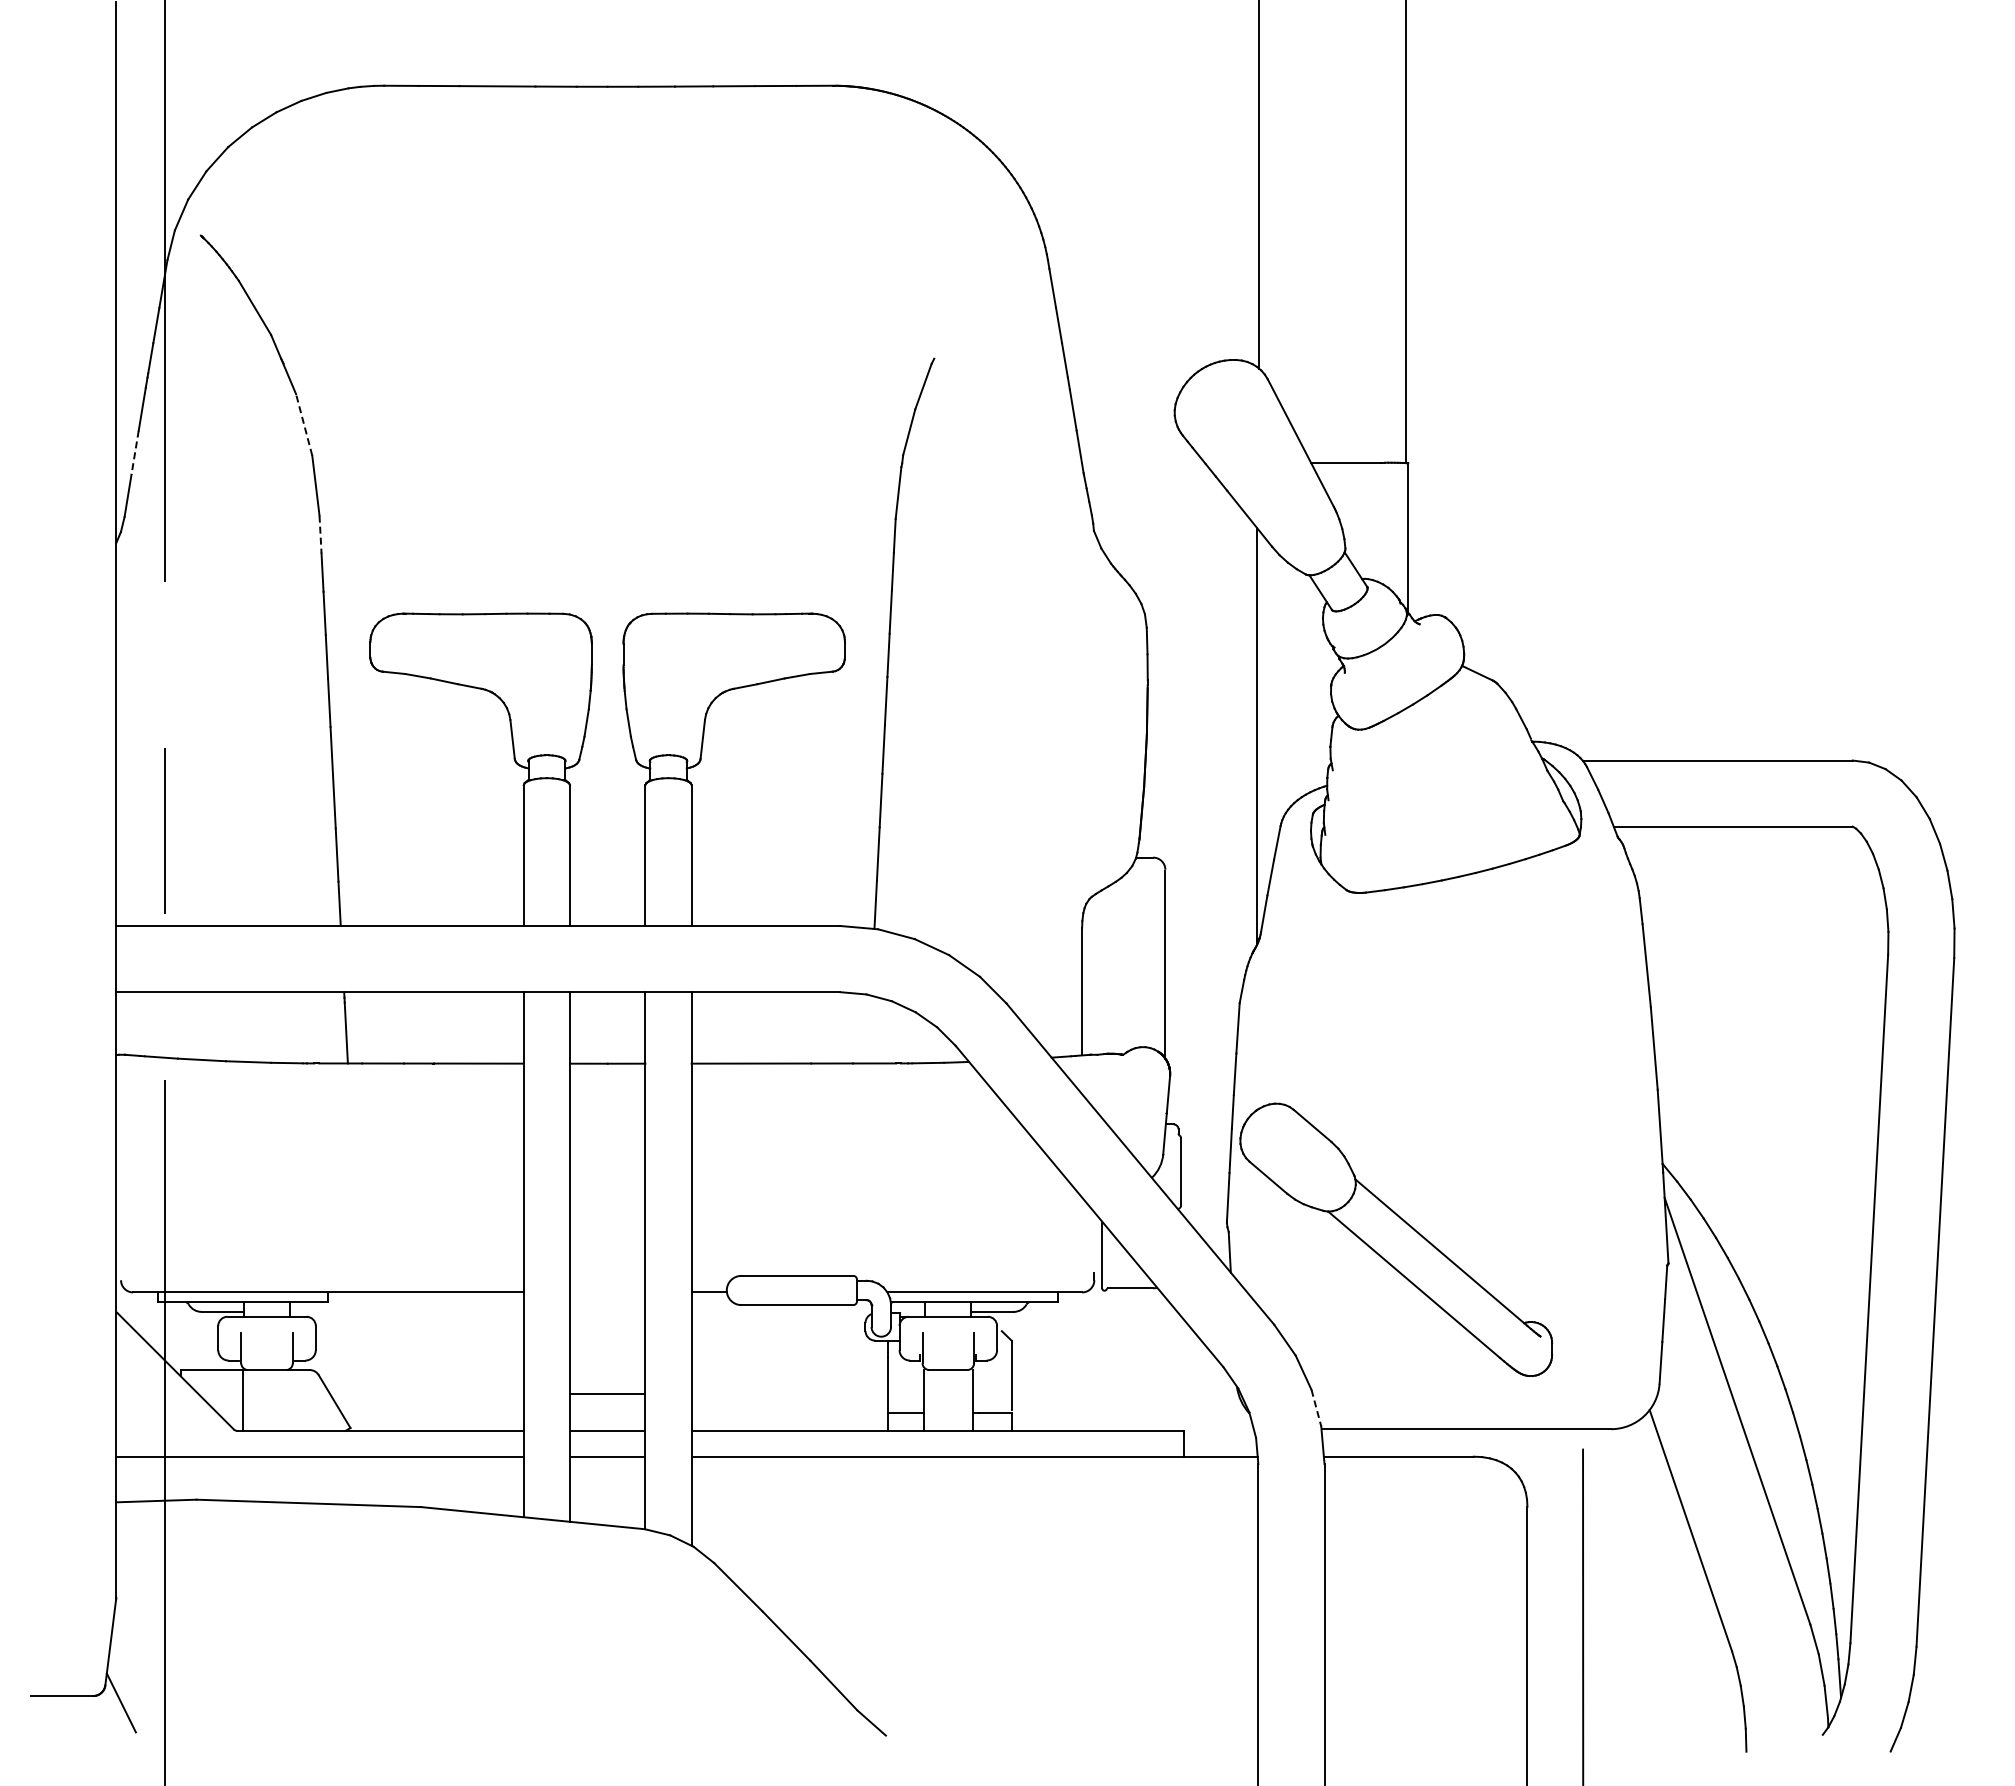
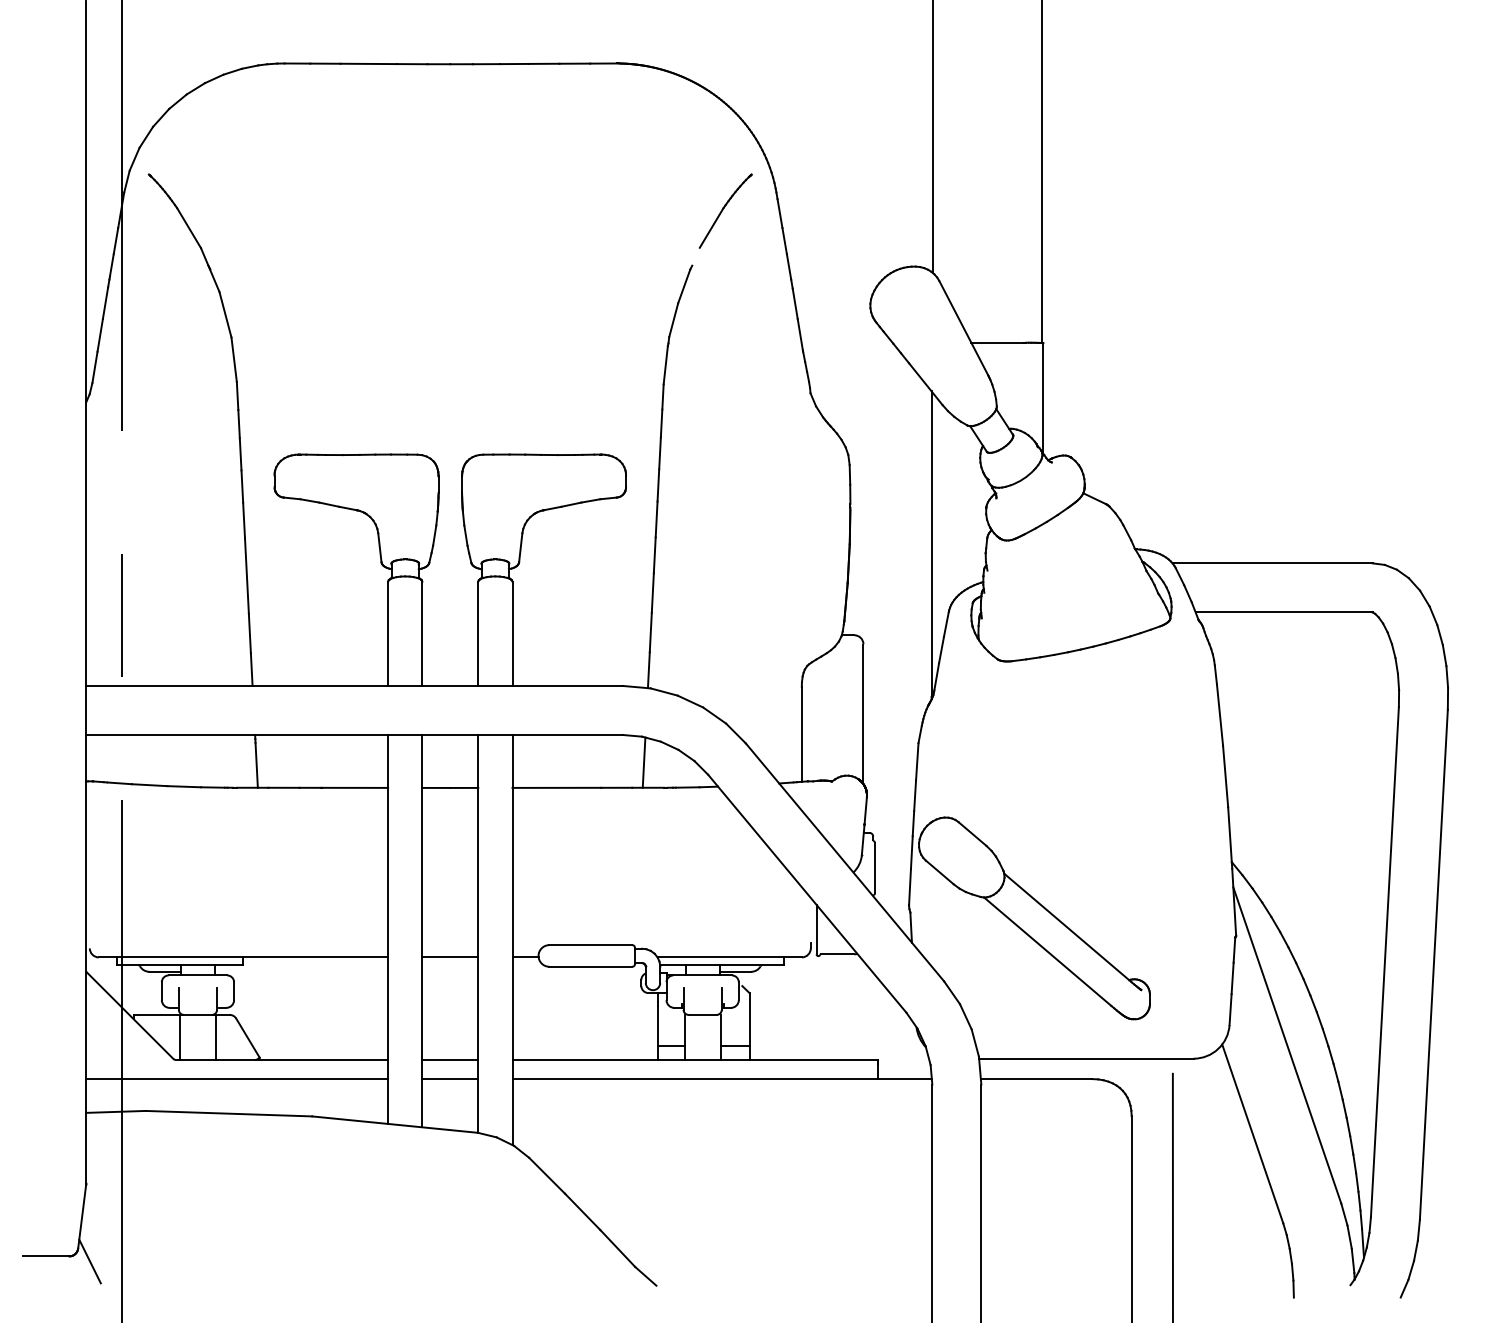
part: (979, 284) -> (725, 210), added
line: (304, 424) -> (225, 314), dashed -> solid
line: (135, 453) -> (100, 335), dashed -> solid
line: (320, 534) -> (237, 395), dashed -> solid
line: (869, 1029) -> (644, 762), added
line: (607, 1394) -> (450, 957), moved
line: (291, 1400) -> (216, 1037), added
line: (1316, 1408) -> (975, 1043), dashed -> solid

